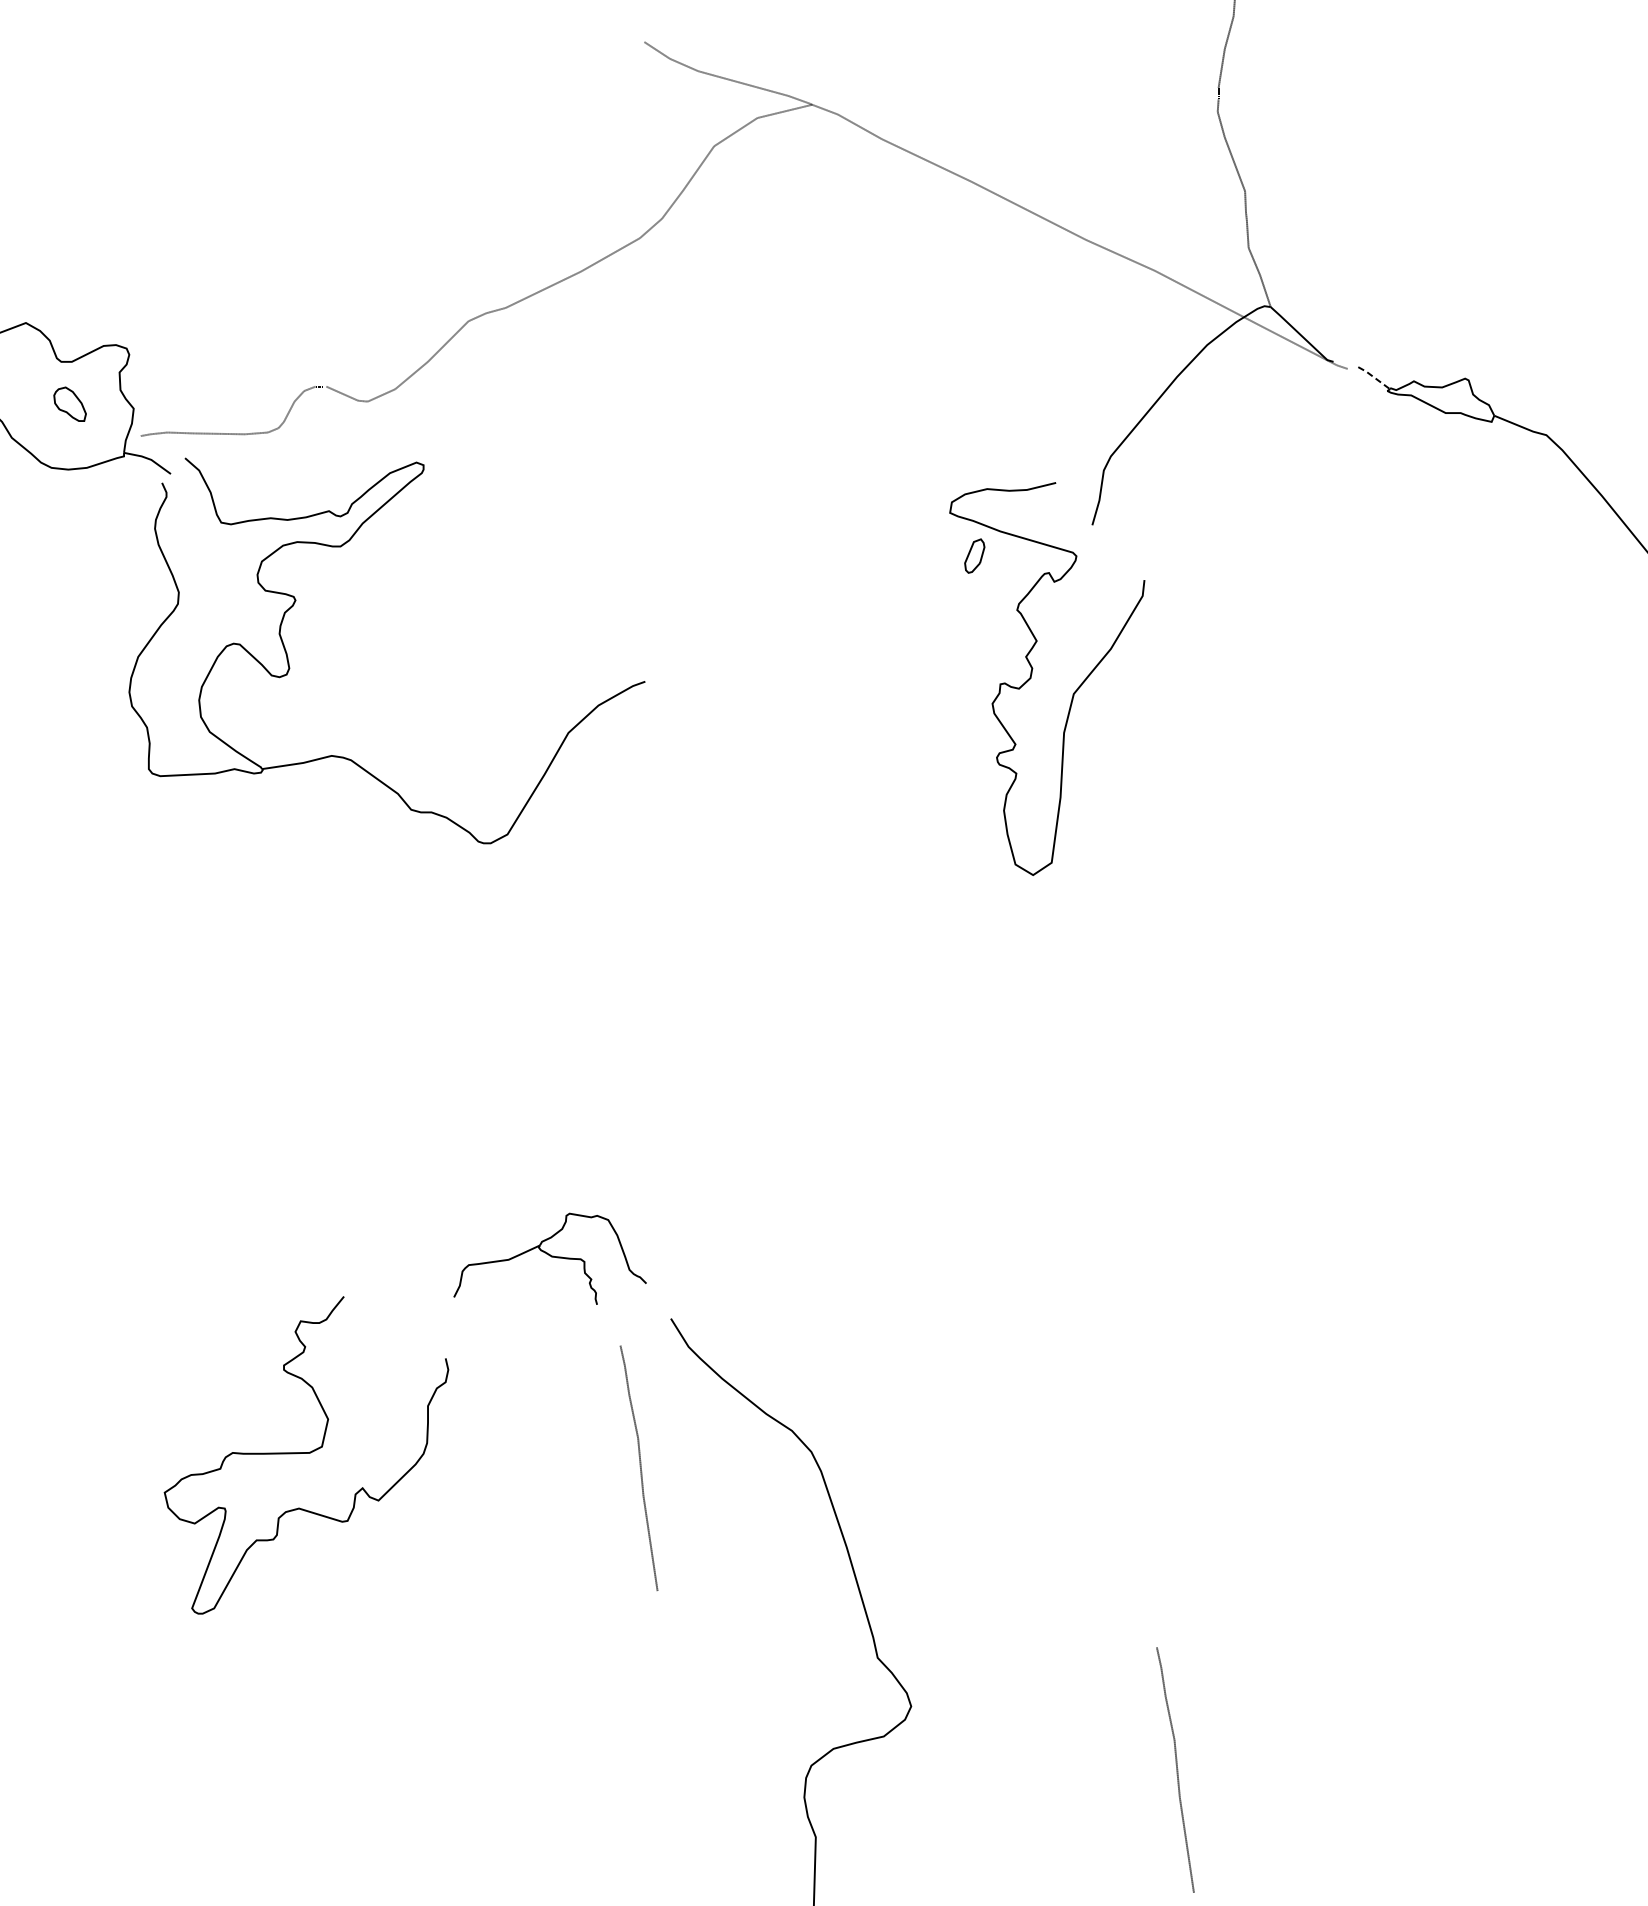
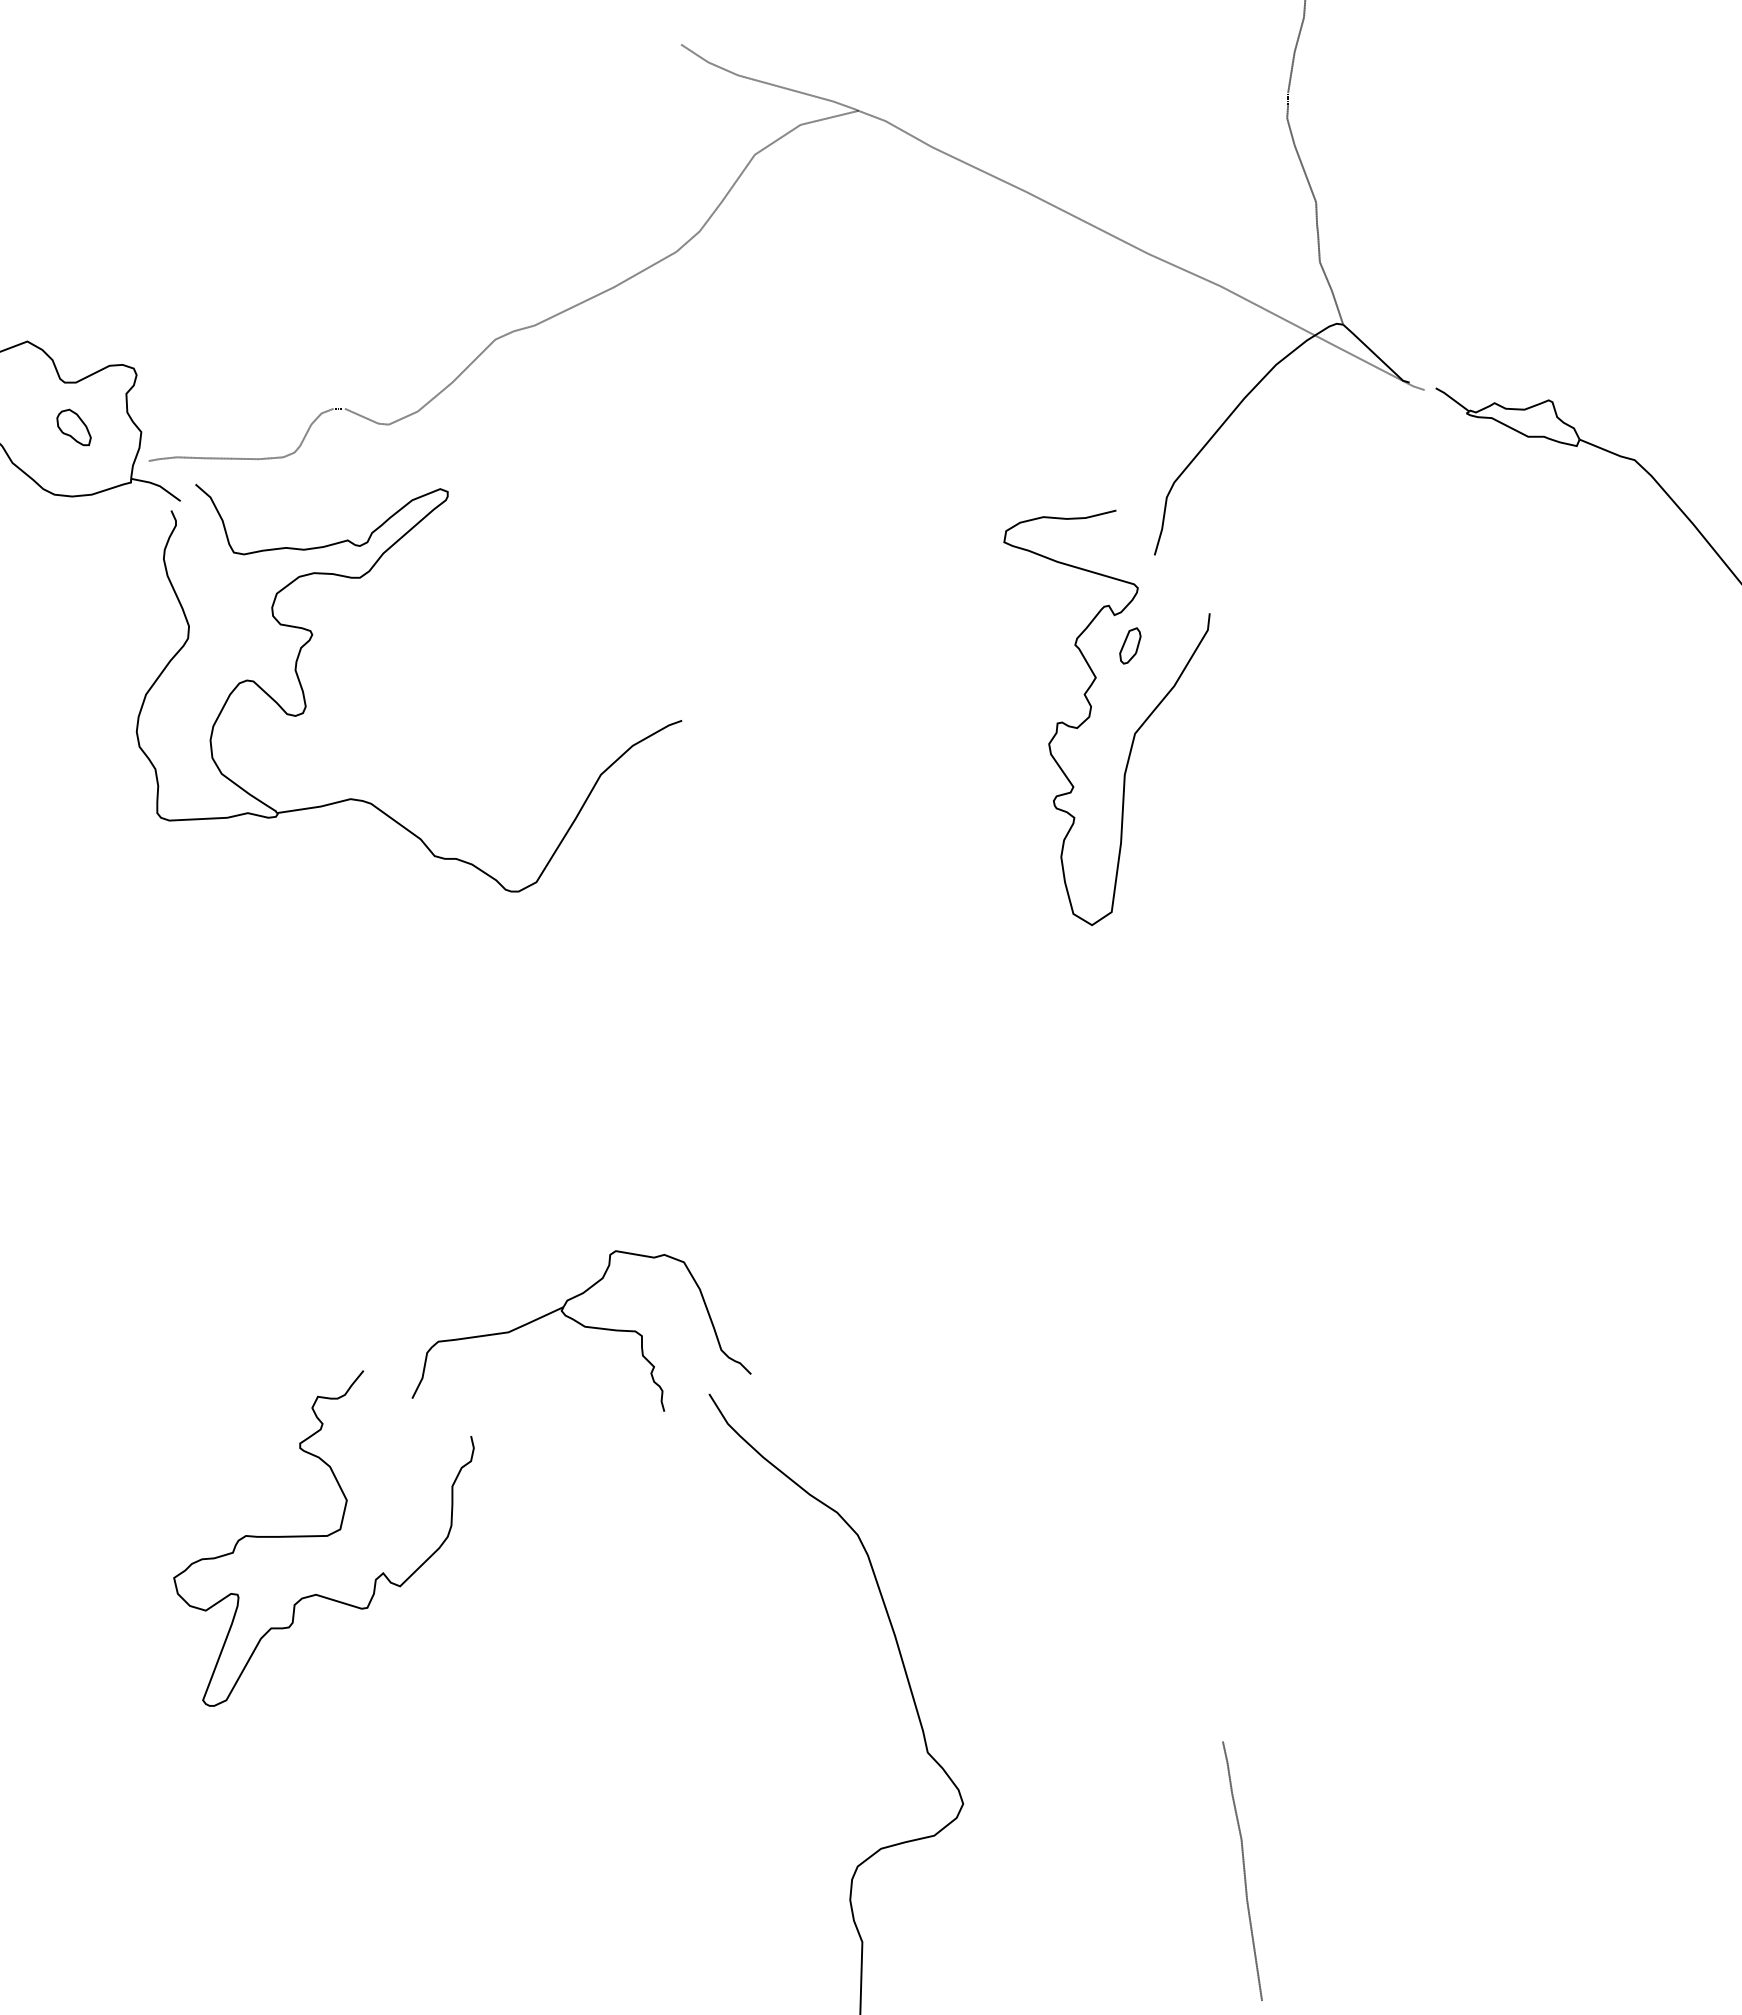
line: (1374, 377) -> (1452, 399), dashed -> solid
part: (974, 555) -> (1130, 645), moved
part: (550, 1258) -> (581, 1330), size x1.67
curve: (640, 1467) -> (676, 1551), removed

